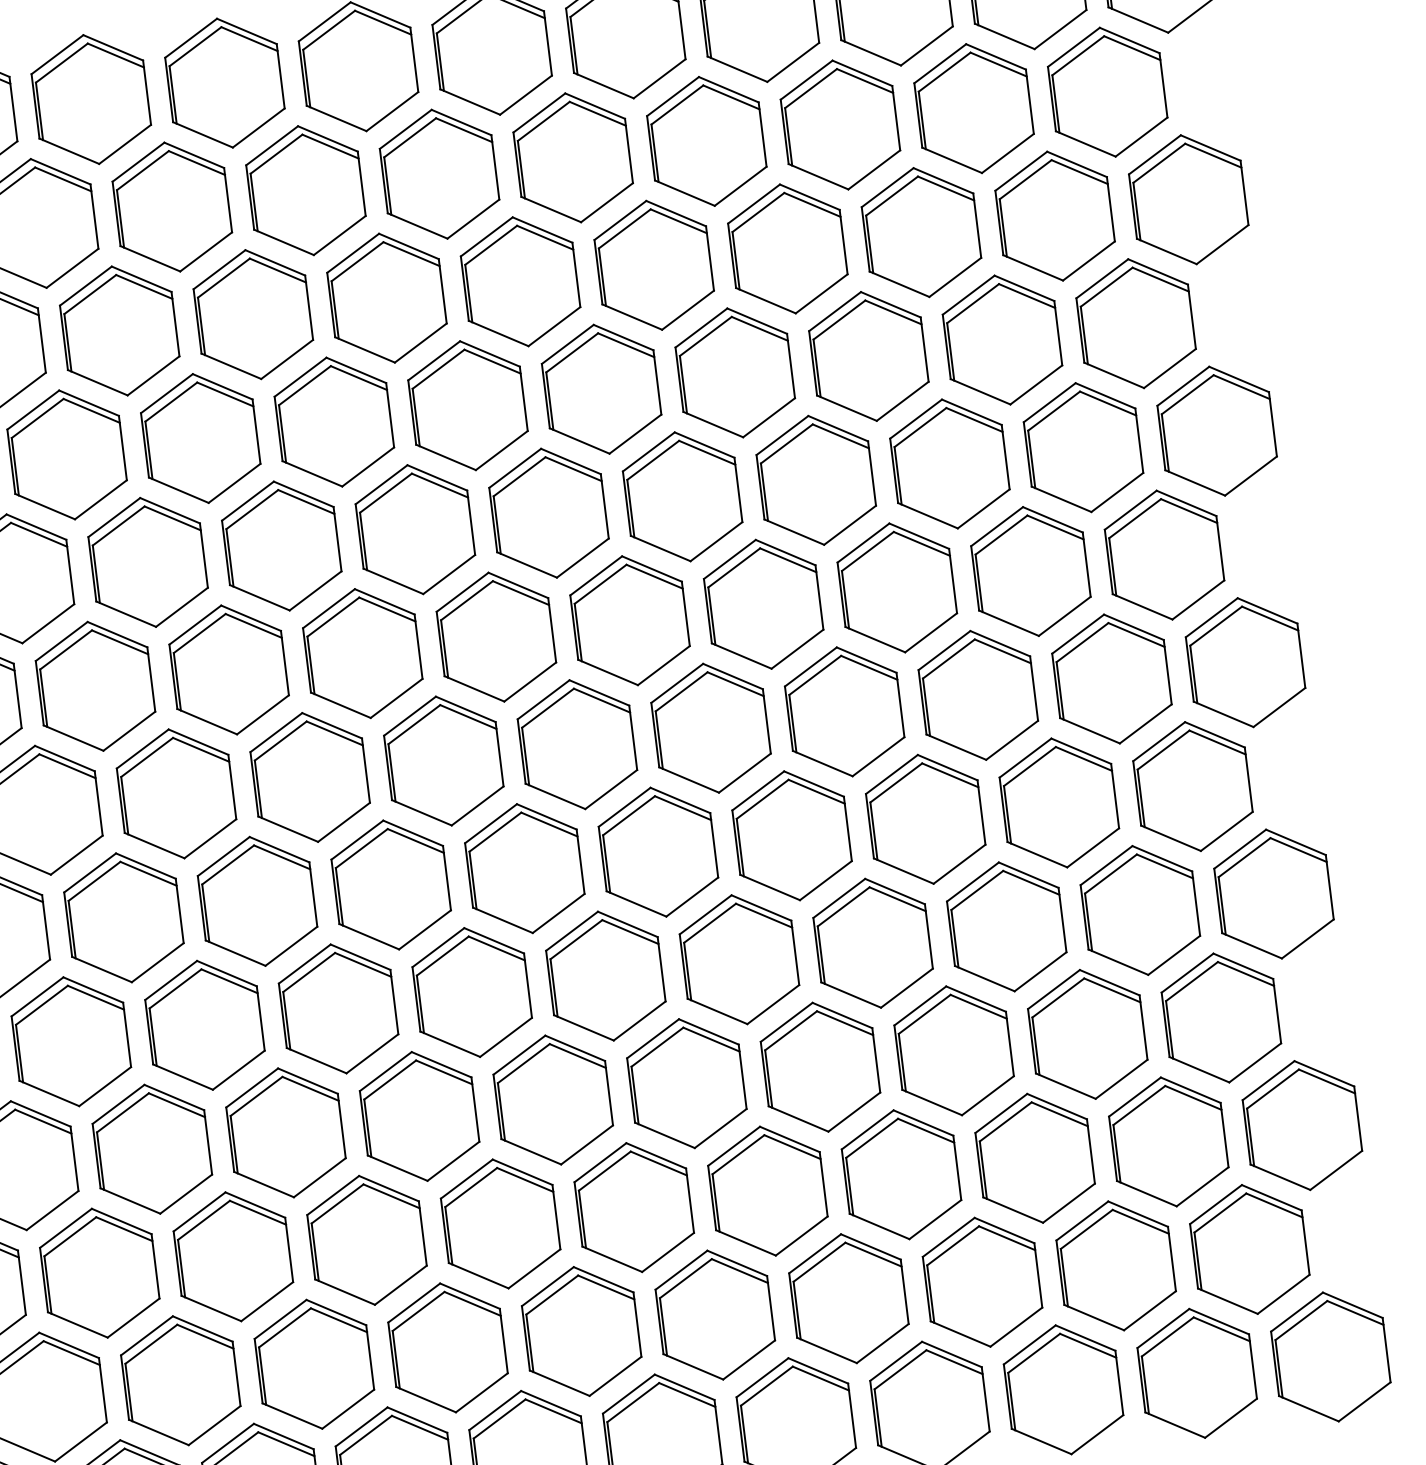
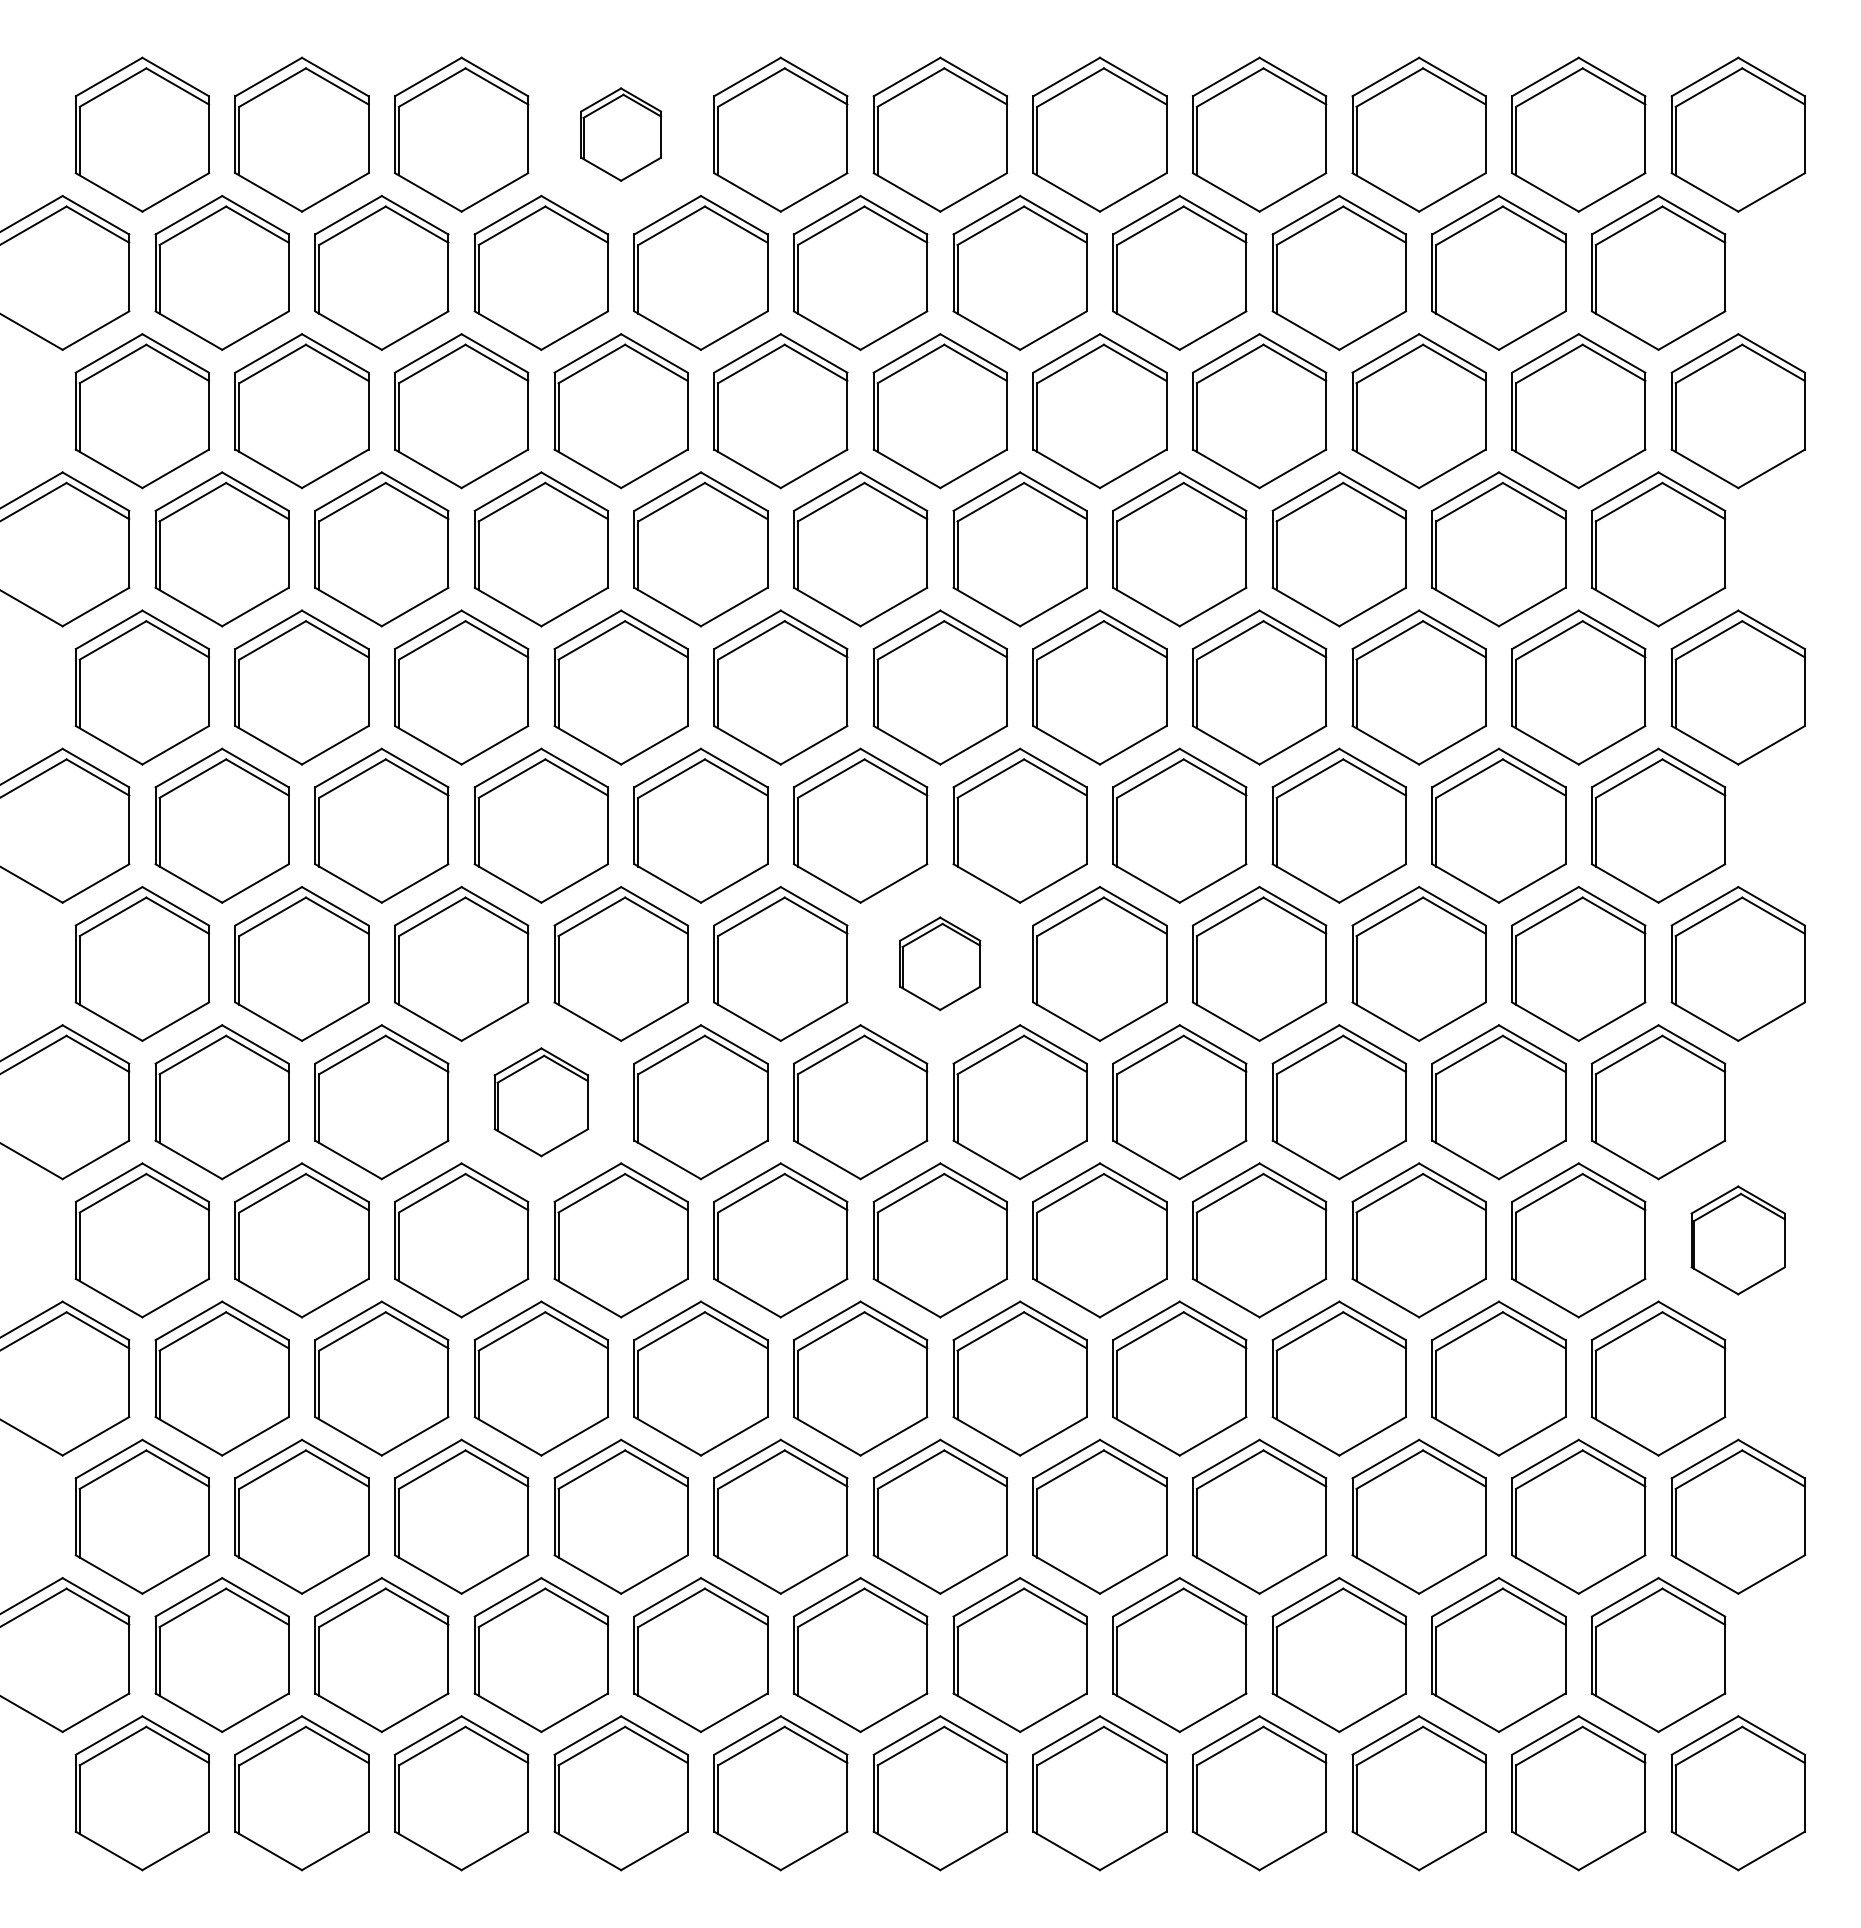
part: (224, 83) -> (620, 134), size x0.6
part: (576, 744) -> (939, 963), size x0.6
part: (1273, 894) -> (1737, 1240), size x0.7
part: (257, 901) -> (541, 1102), size x0.7

